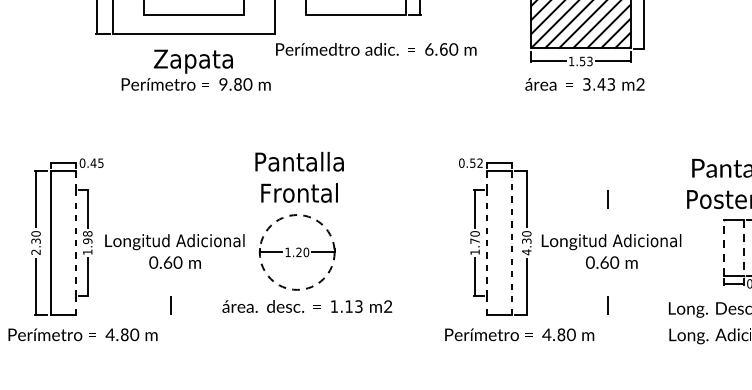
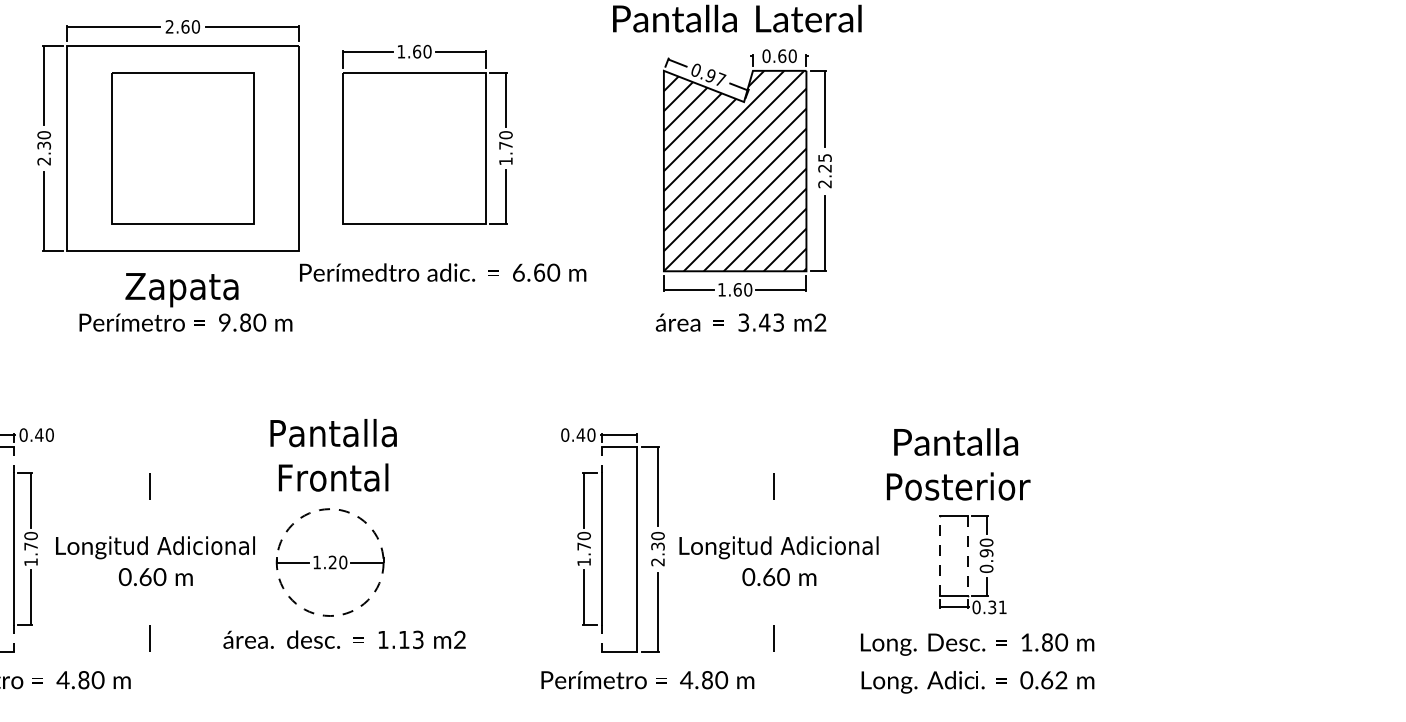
text: (585, 61) -> (742, 289), 1.53 -> 1.60
text: (100, 162) -> (49, 434), 0.45 -> 0.40
text: (476, 162) -> (585, 434), 0.52 -> 0.40
line: (170, 199) -> (149, 486), added
text: (87, 237) -> (30, 541), 1.98 -> 1.70
line: (75, 243) -> (13, 549), dashed -> solid
line: (487, 243) -> (601, 549), dashed -> solid
line: (512, 243) -> (637, 549), dashed -> solid
text: (526, 252) -> (657, 562), 4.30 -> 2.30

